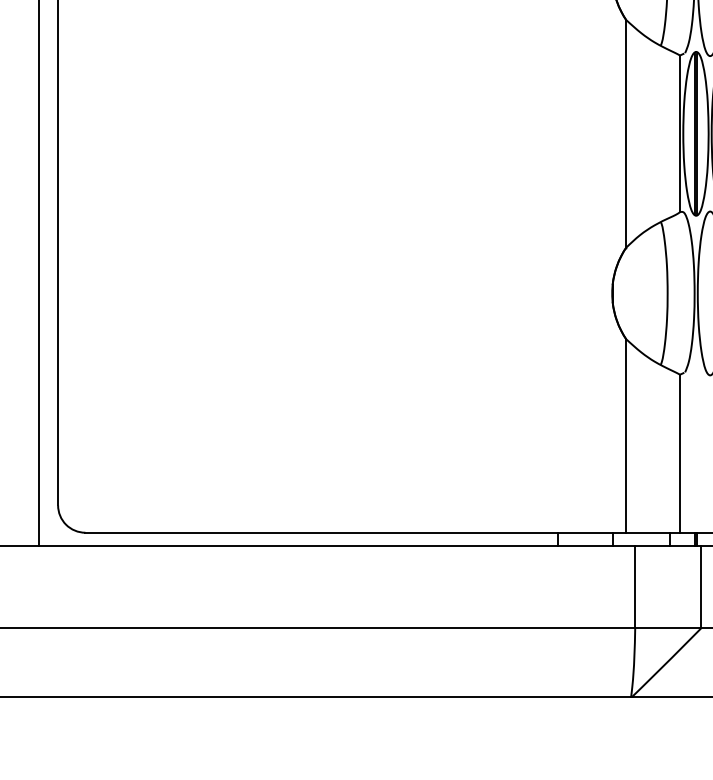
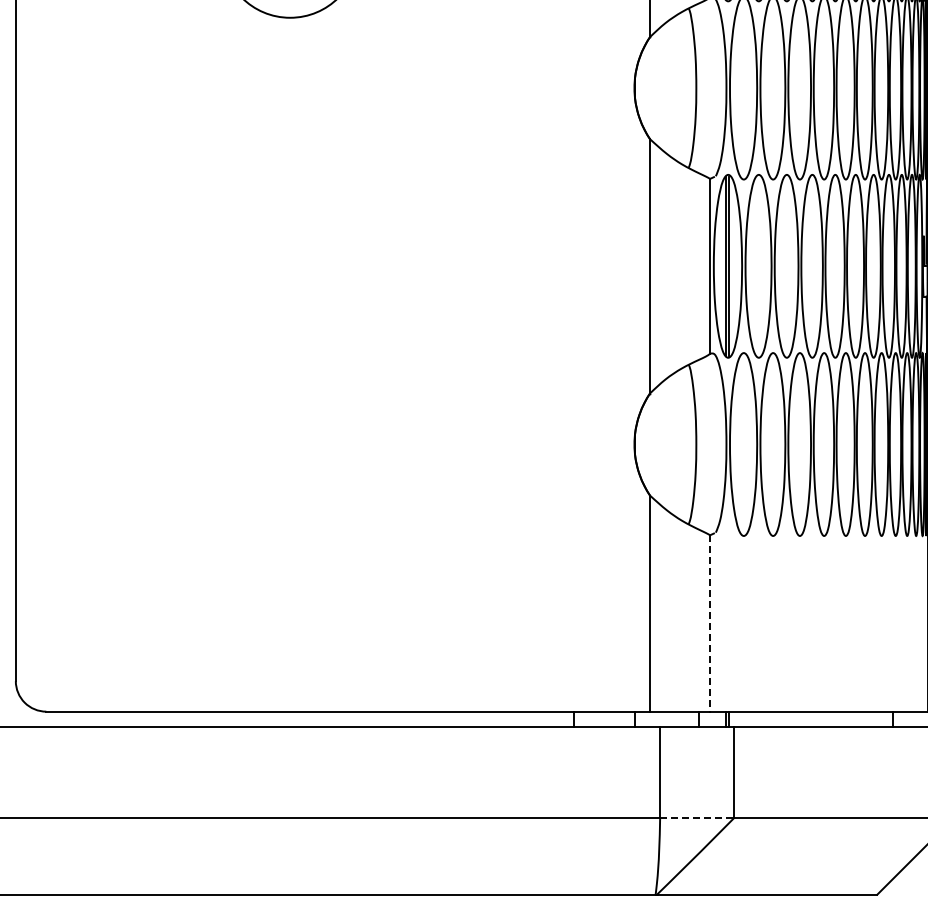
line: (680, 453) -> (710, 623), solid -> dashed
line: (667, 628) -> (696, 818), solid -> dashed

